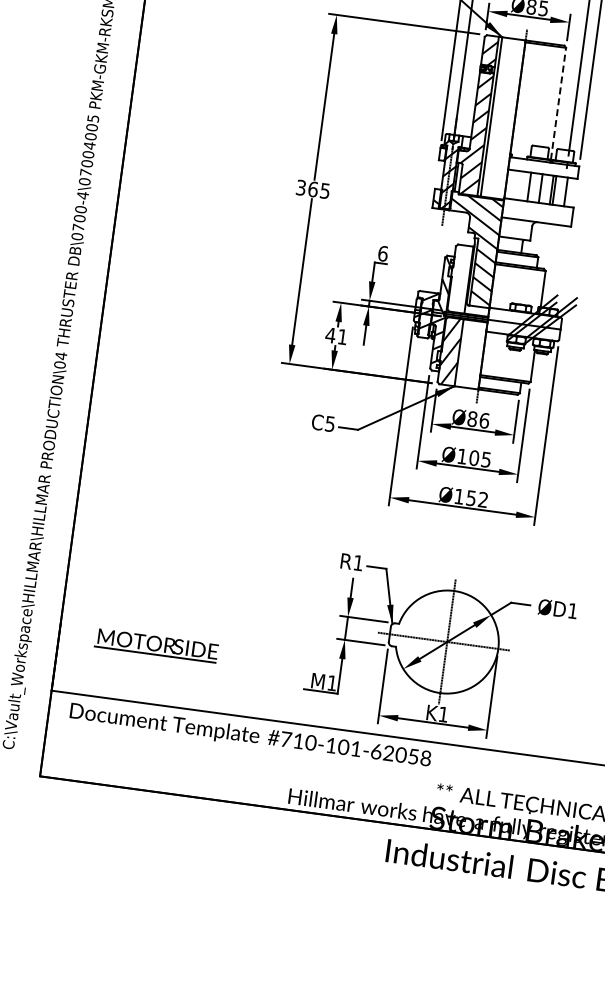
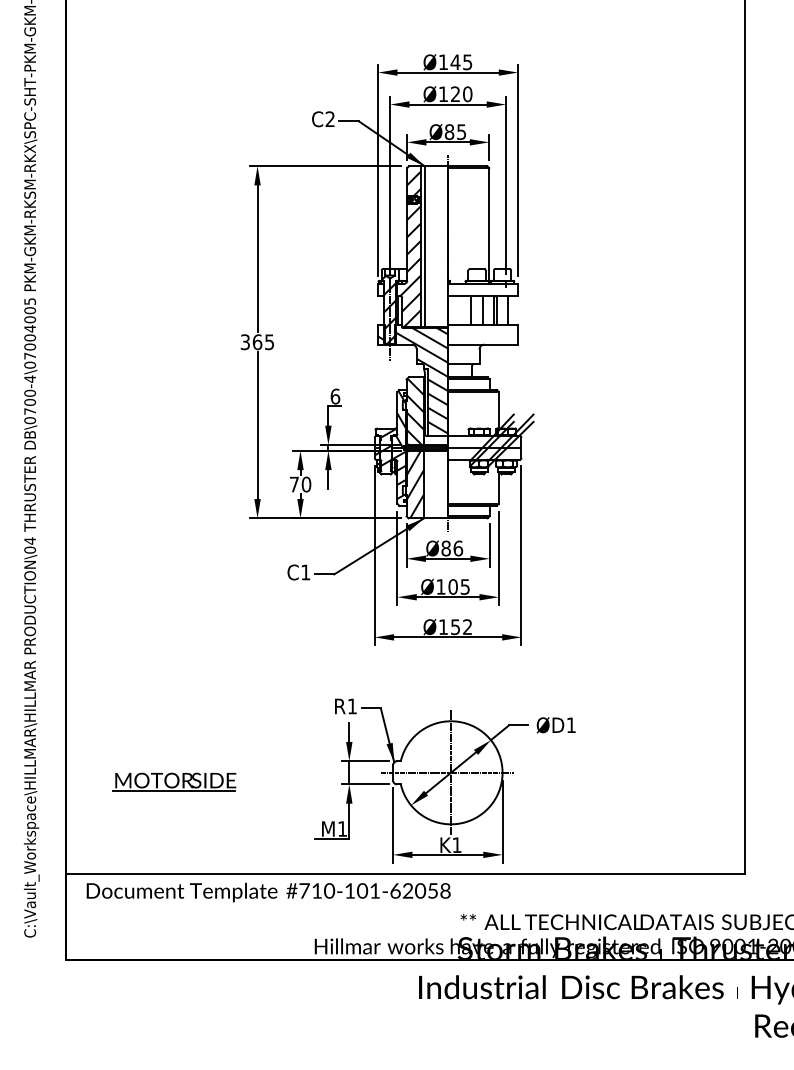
line: (558, 103) -> (489, 224), dashed -> solid
hatch: (458, 278) -> (413, 411), added
text: (336, 336) -> (300, 484), 41 -> 70
text: (329, 424) -> (305, 572), C5 -> C1
part: (156, 644) -> (174, 781), moved

